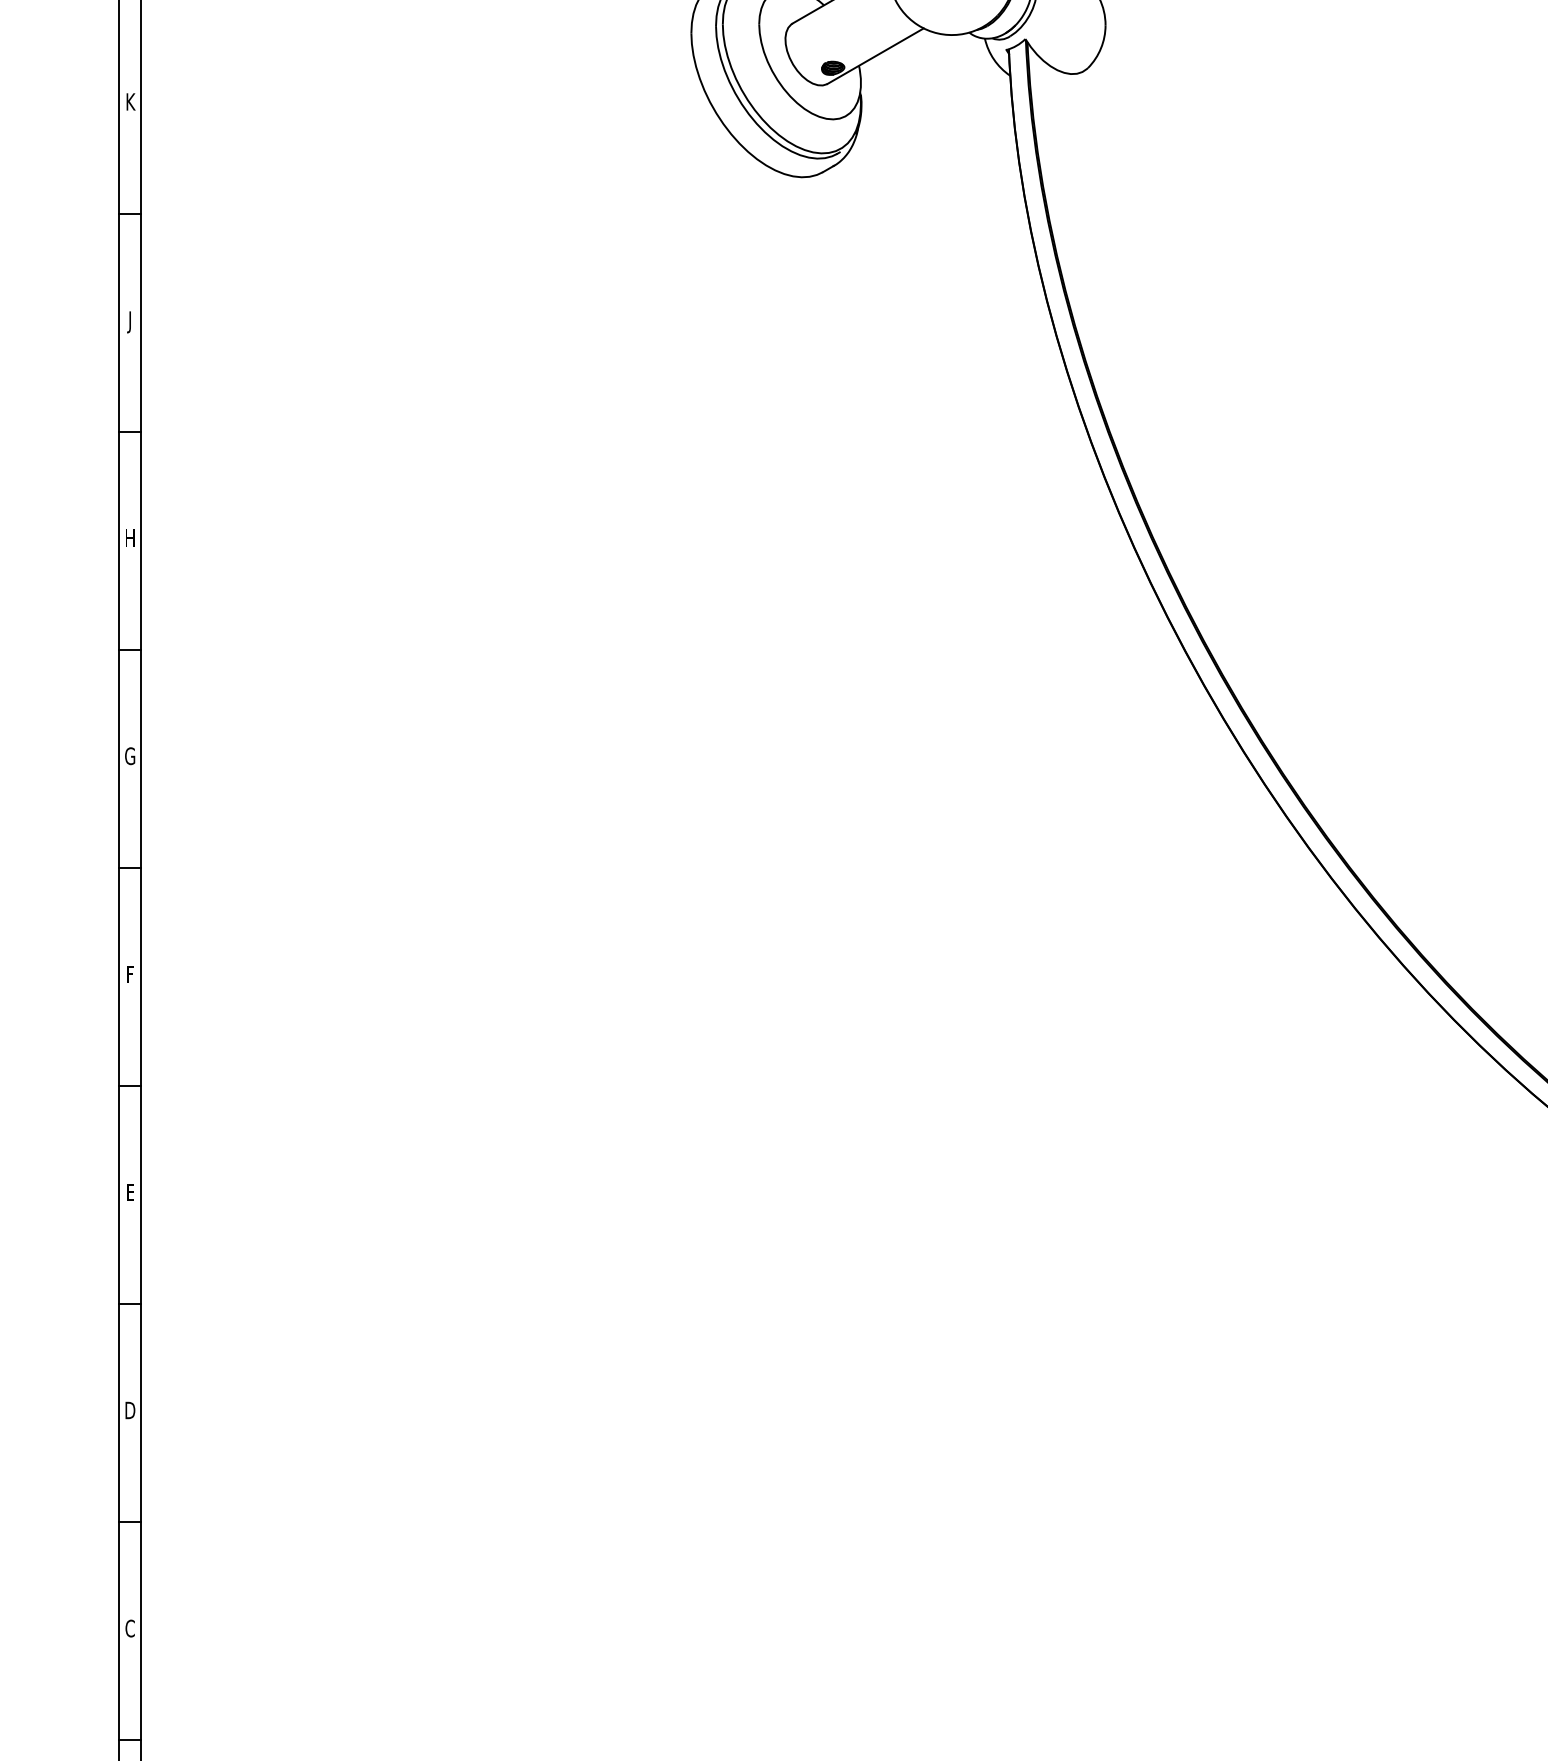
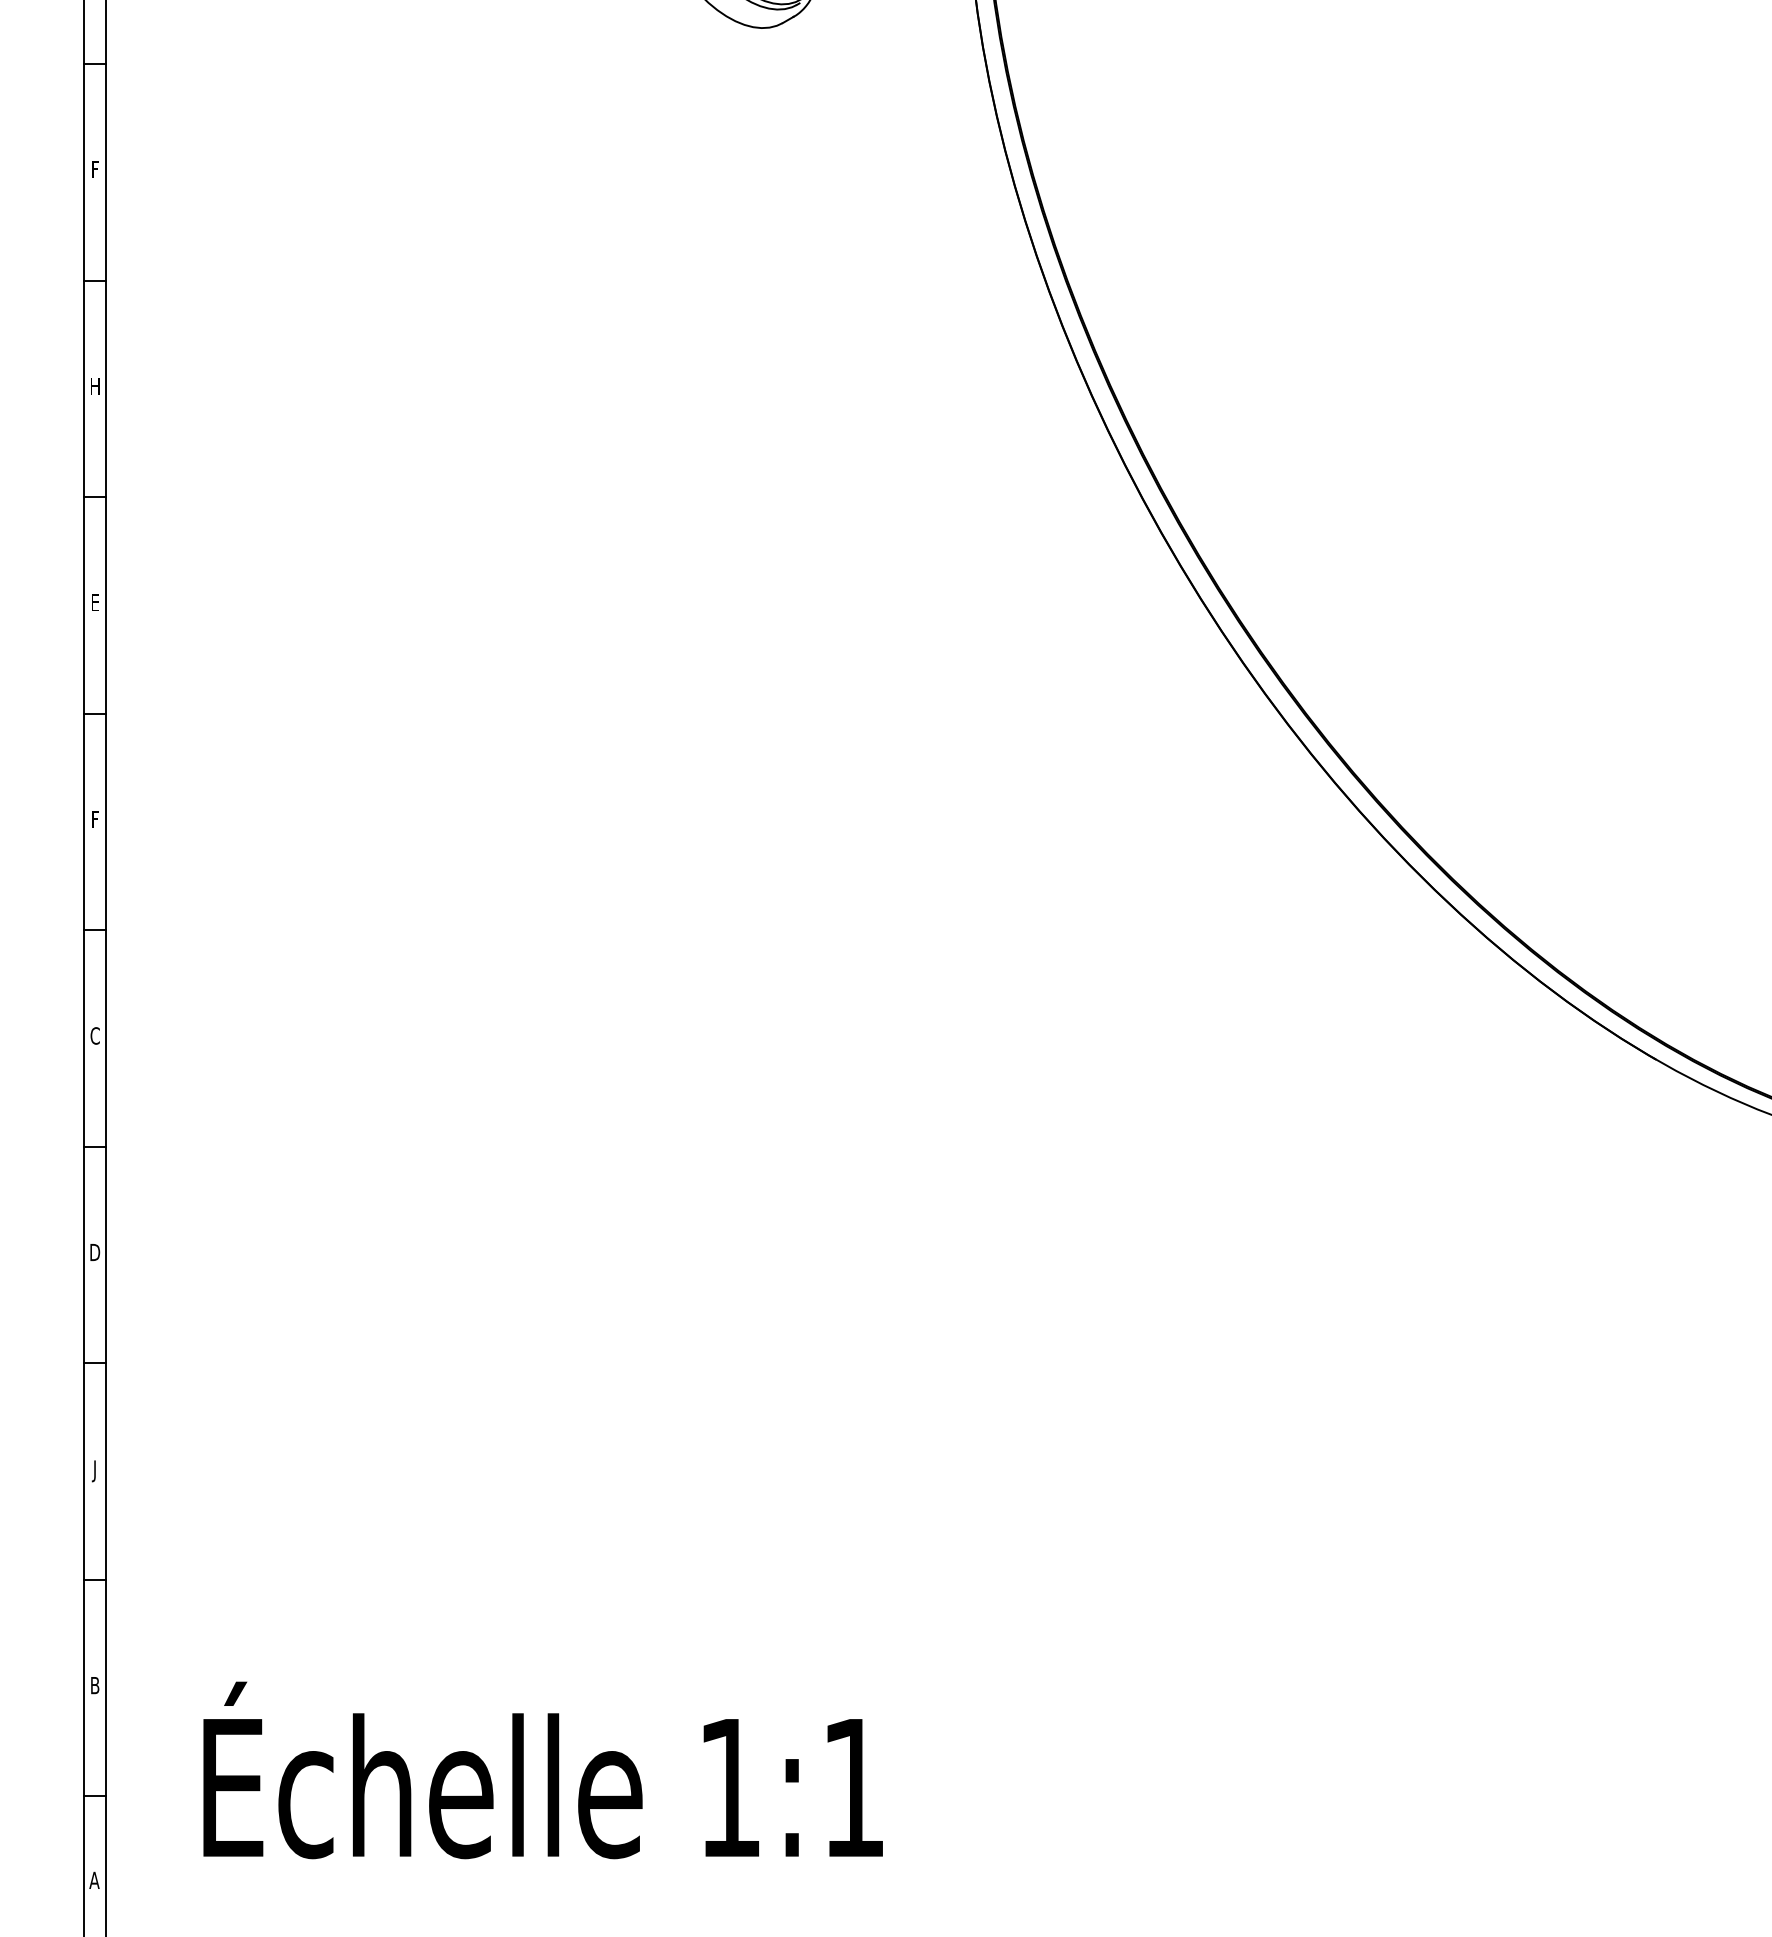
text: (130, 322) -> (95, 172), J -> F
text: (129, 755) -> (94, 602), G -> E
text: (129, 1191) -> (94, 1035), E -> C
text: (129, 1631) -> (94, 1471), C -> J

